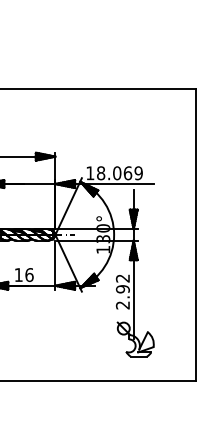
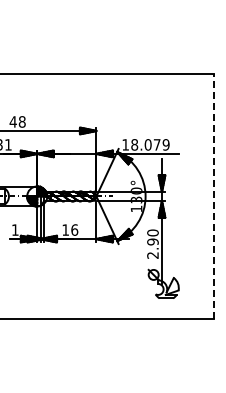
text: (127, 172) -> (156, 144), 18.069 -> 18.079
line: (196, 234) -> (214, 196), solid -> dashed
text: (122, 277) -> (152, 232), 2.92 -> 2.90

